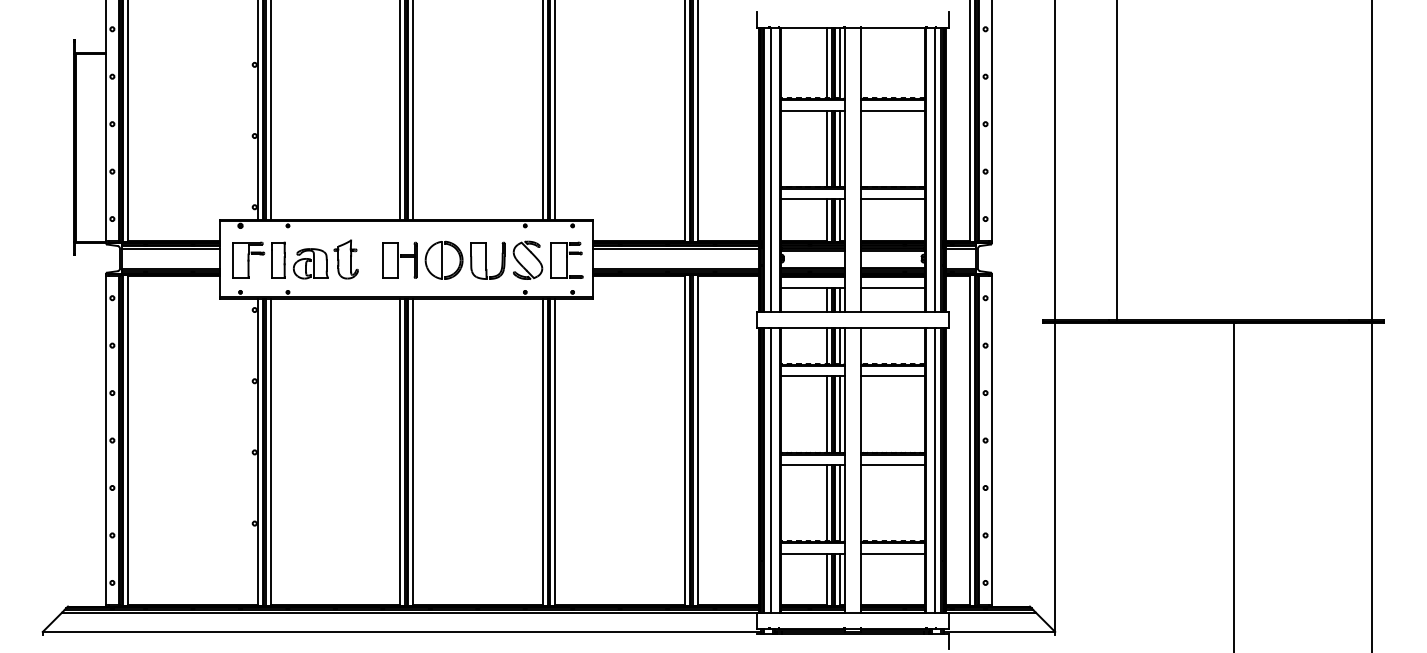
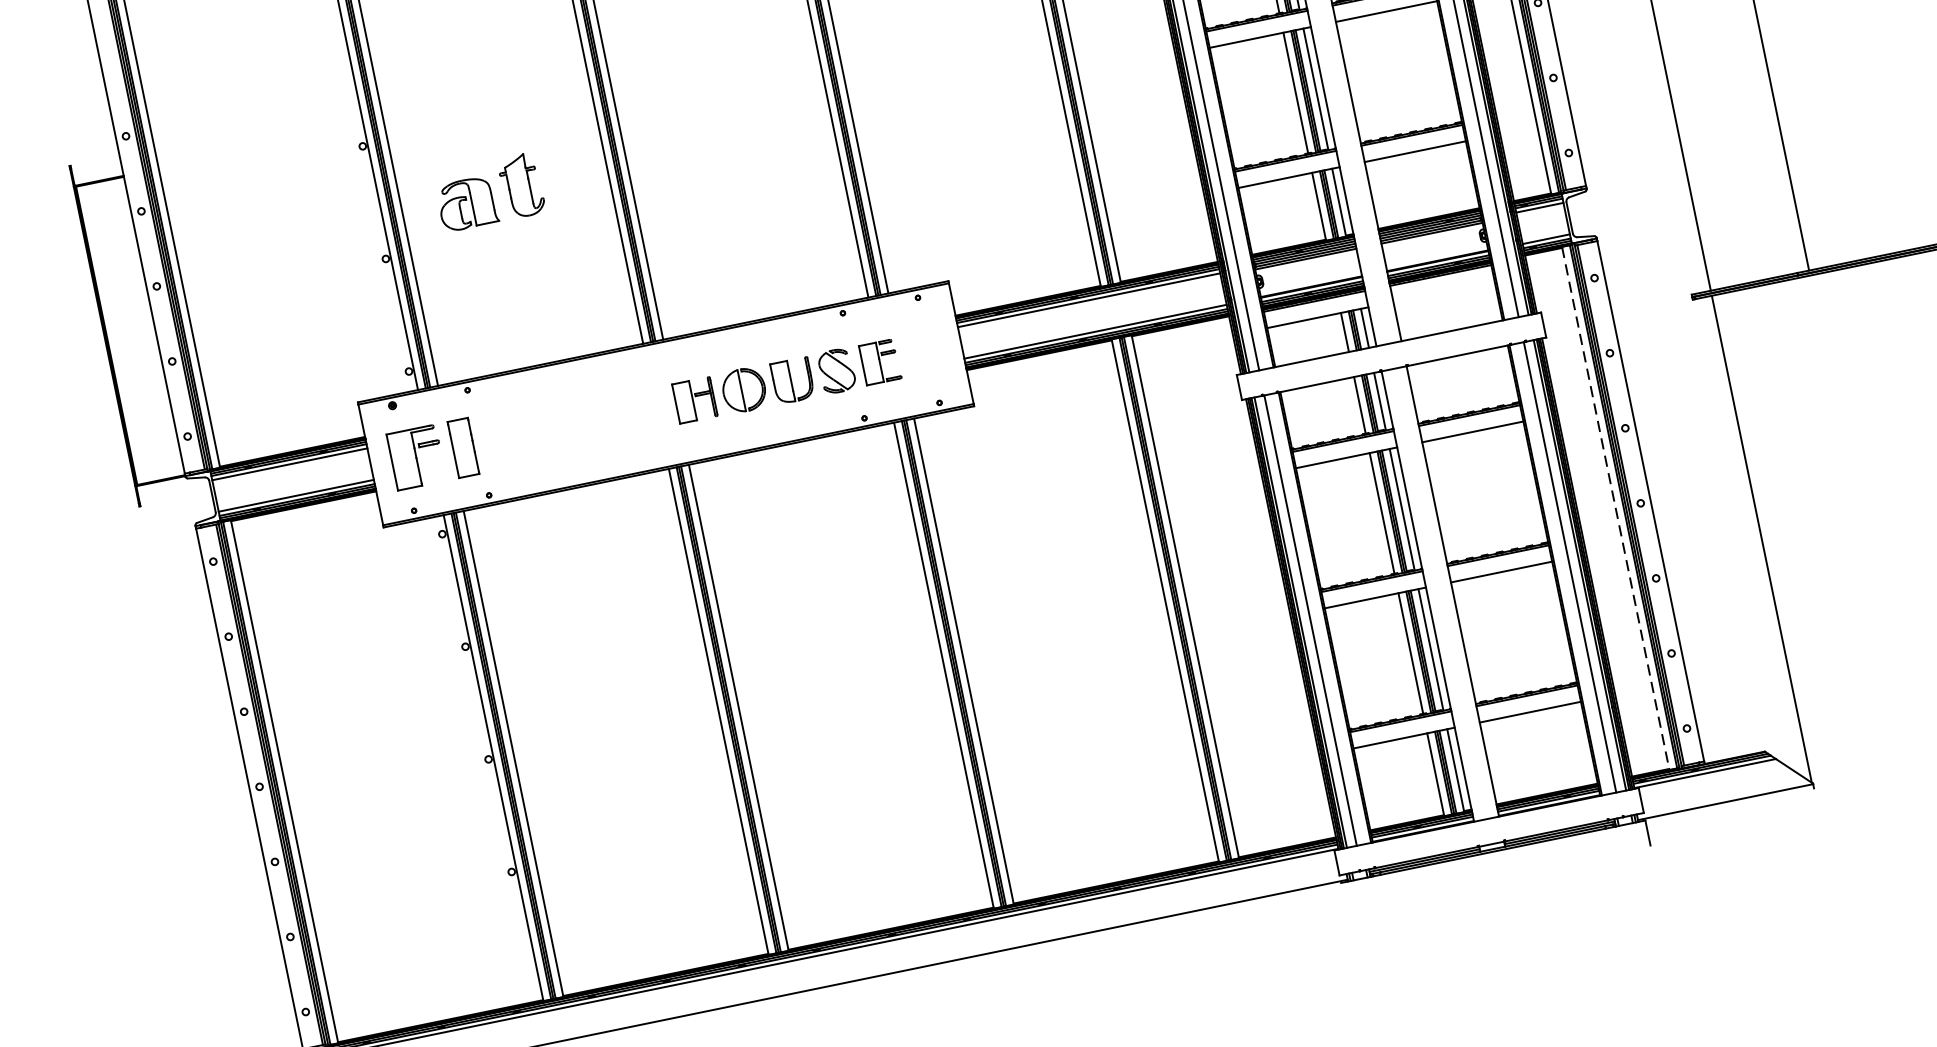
part: (325, 259) -> (488, 192), moved
part: (482, 259) -> (786, 380), size x0.7
line: (892, 287) -> (1443, 291), removed
line: (969, 441) -> (1615, 510), solid -> dashed

